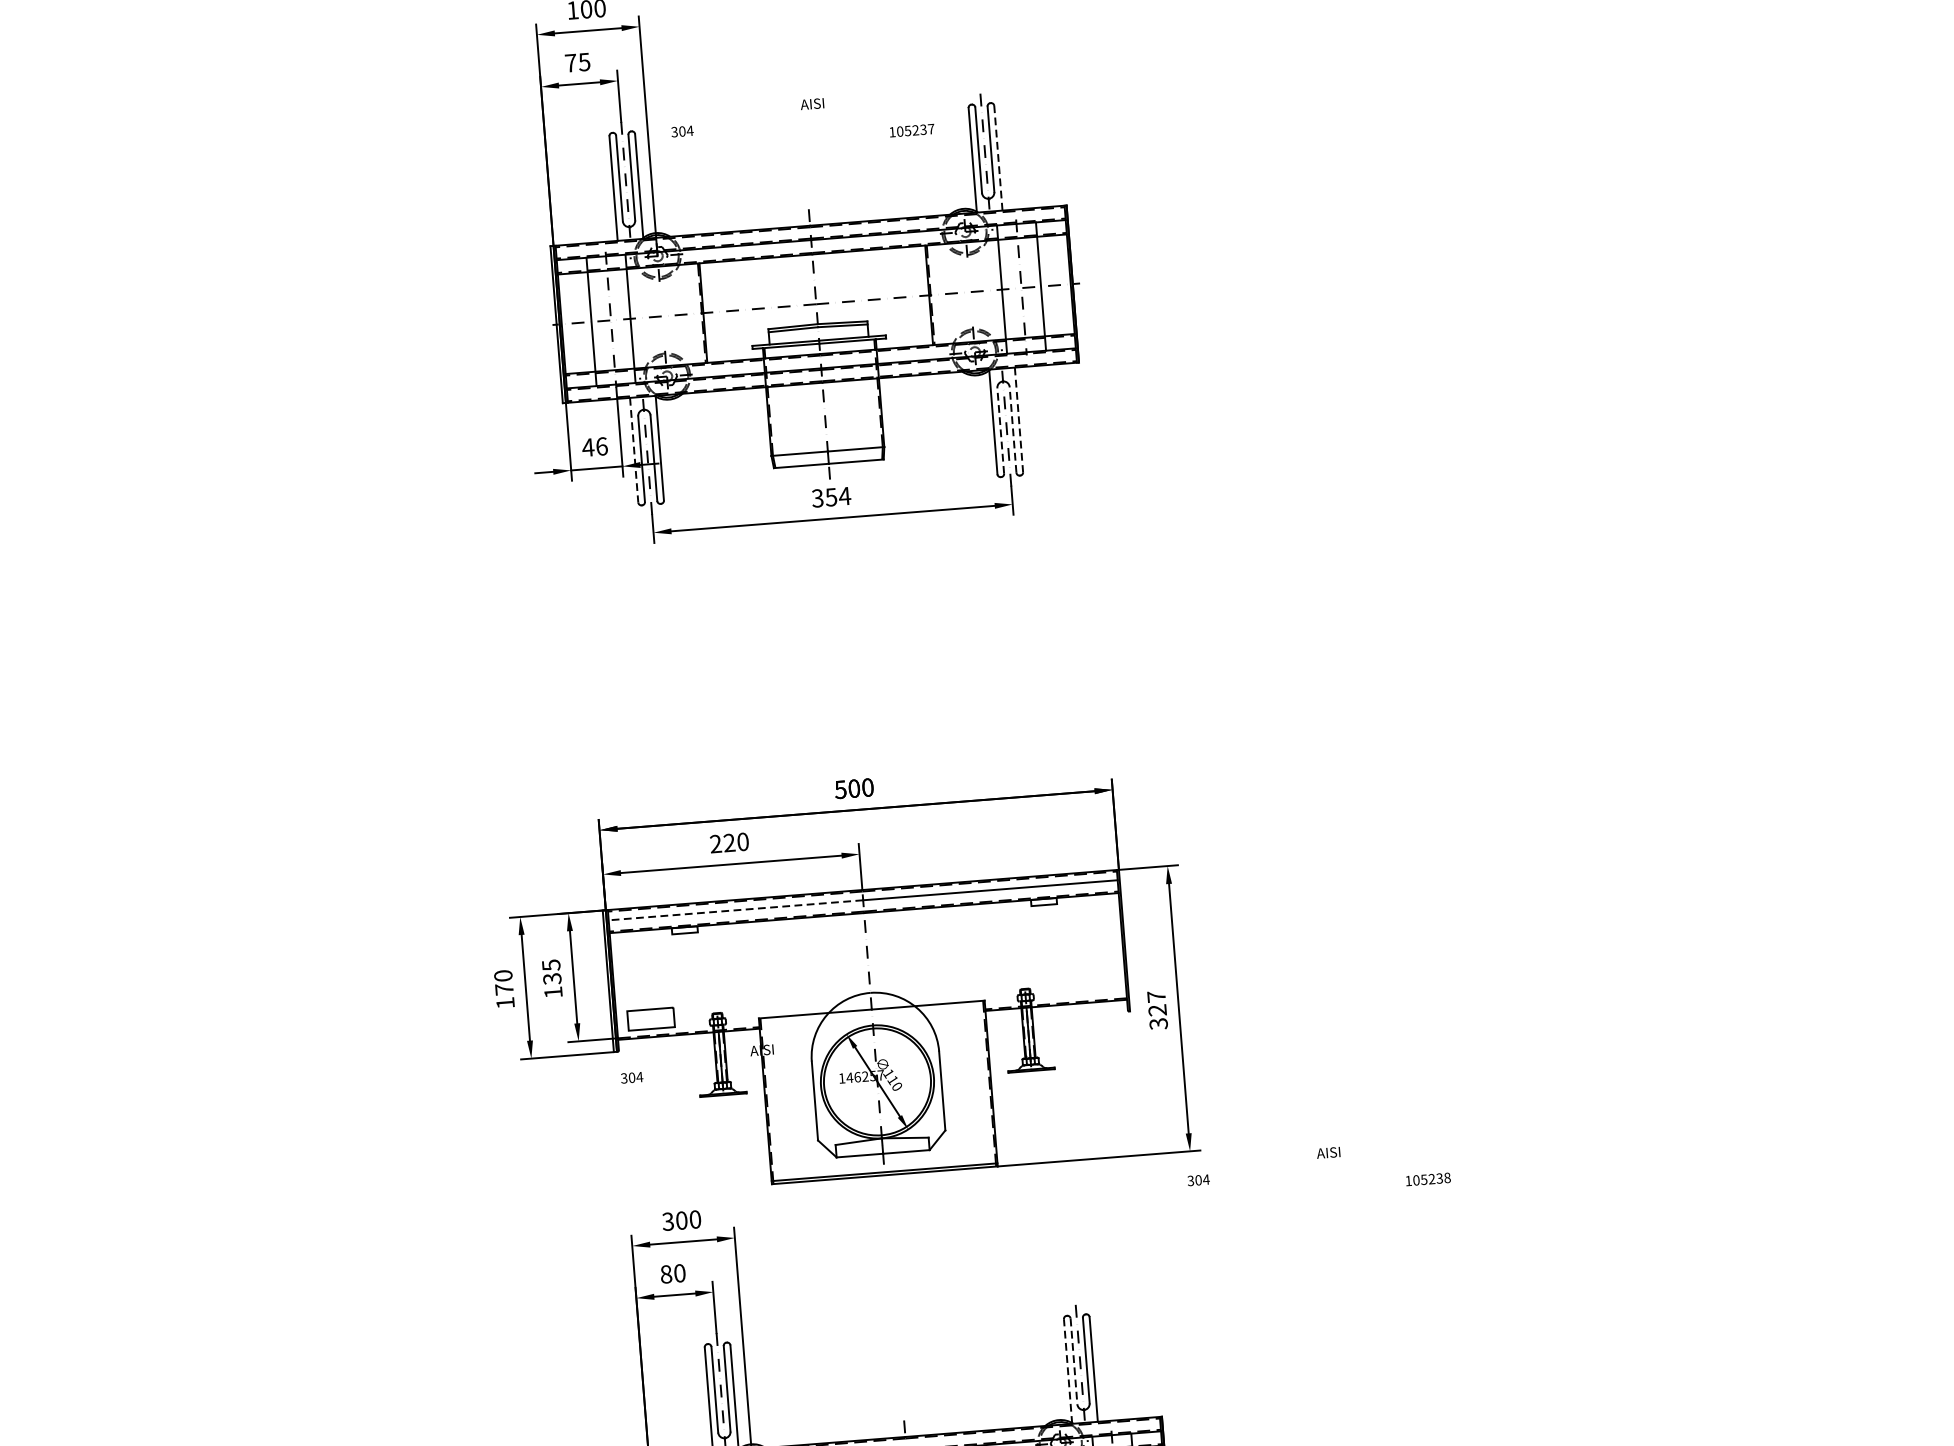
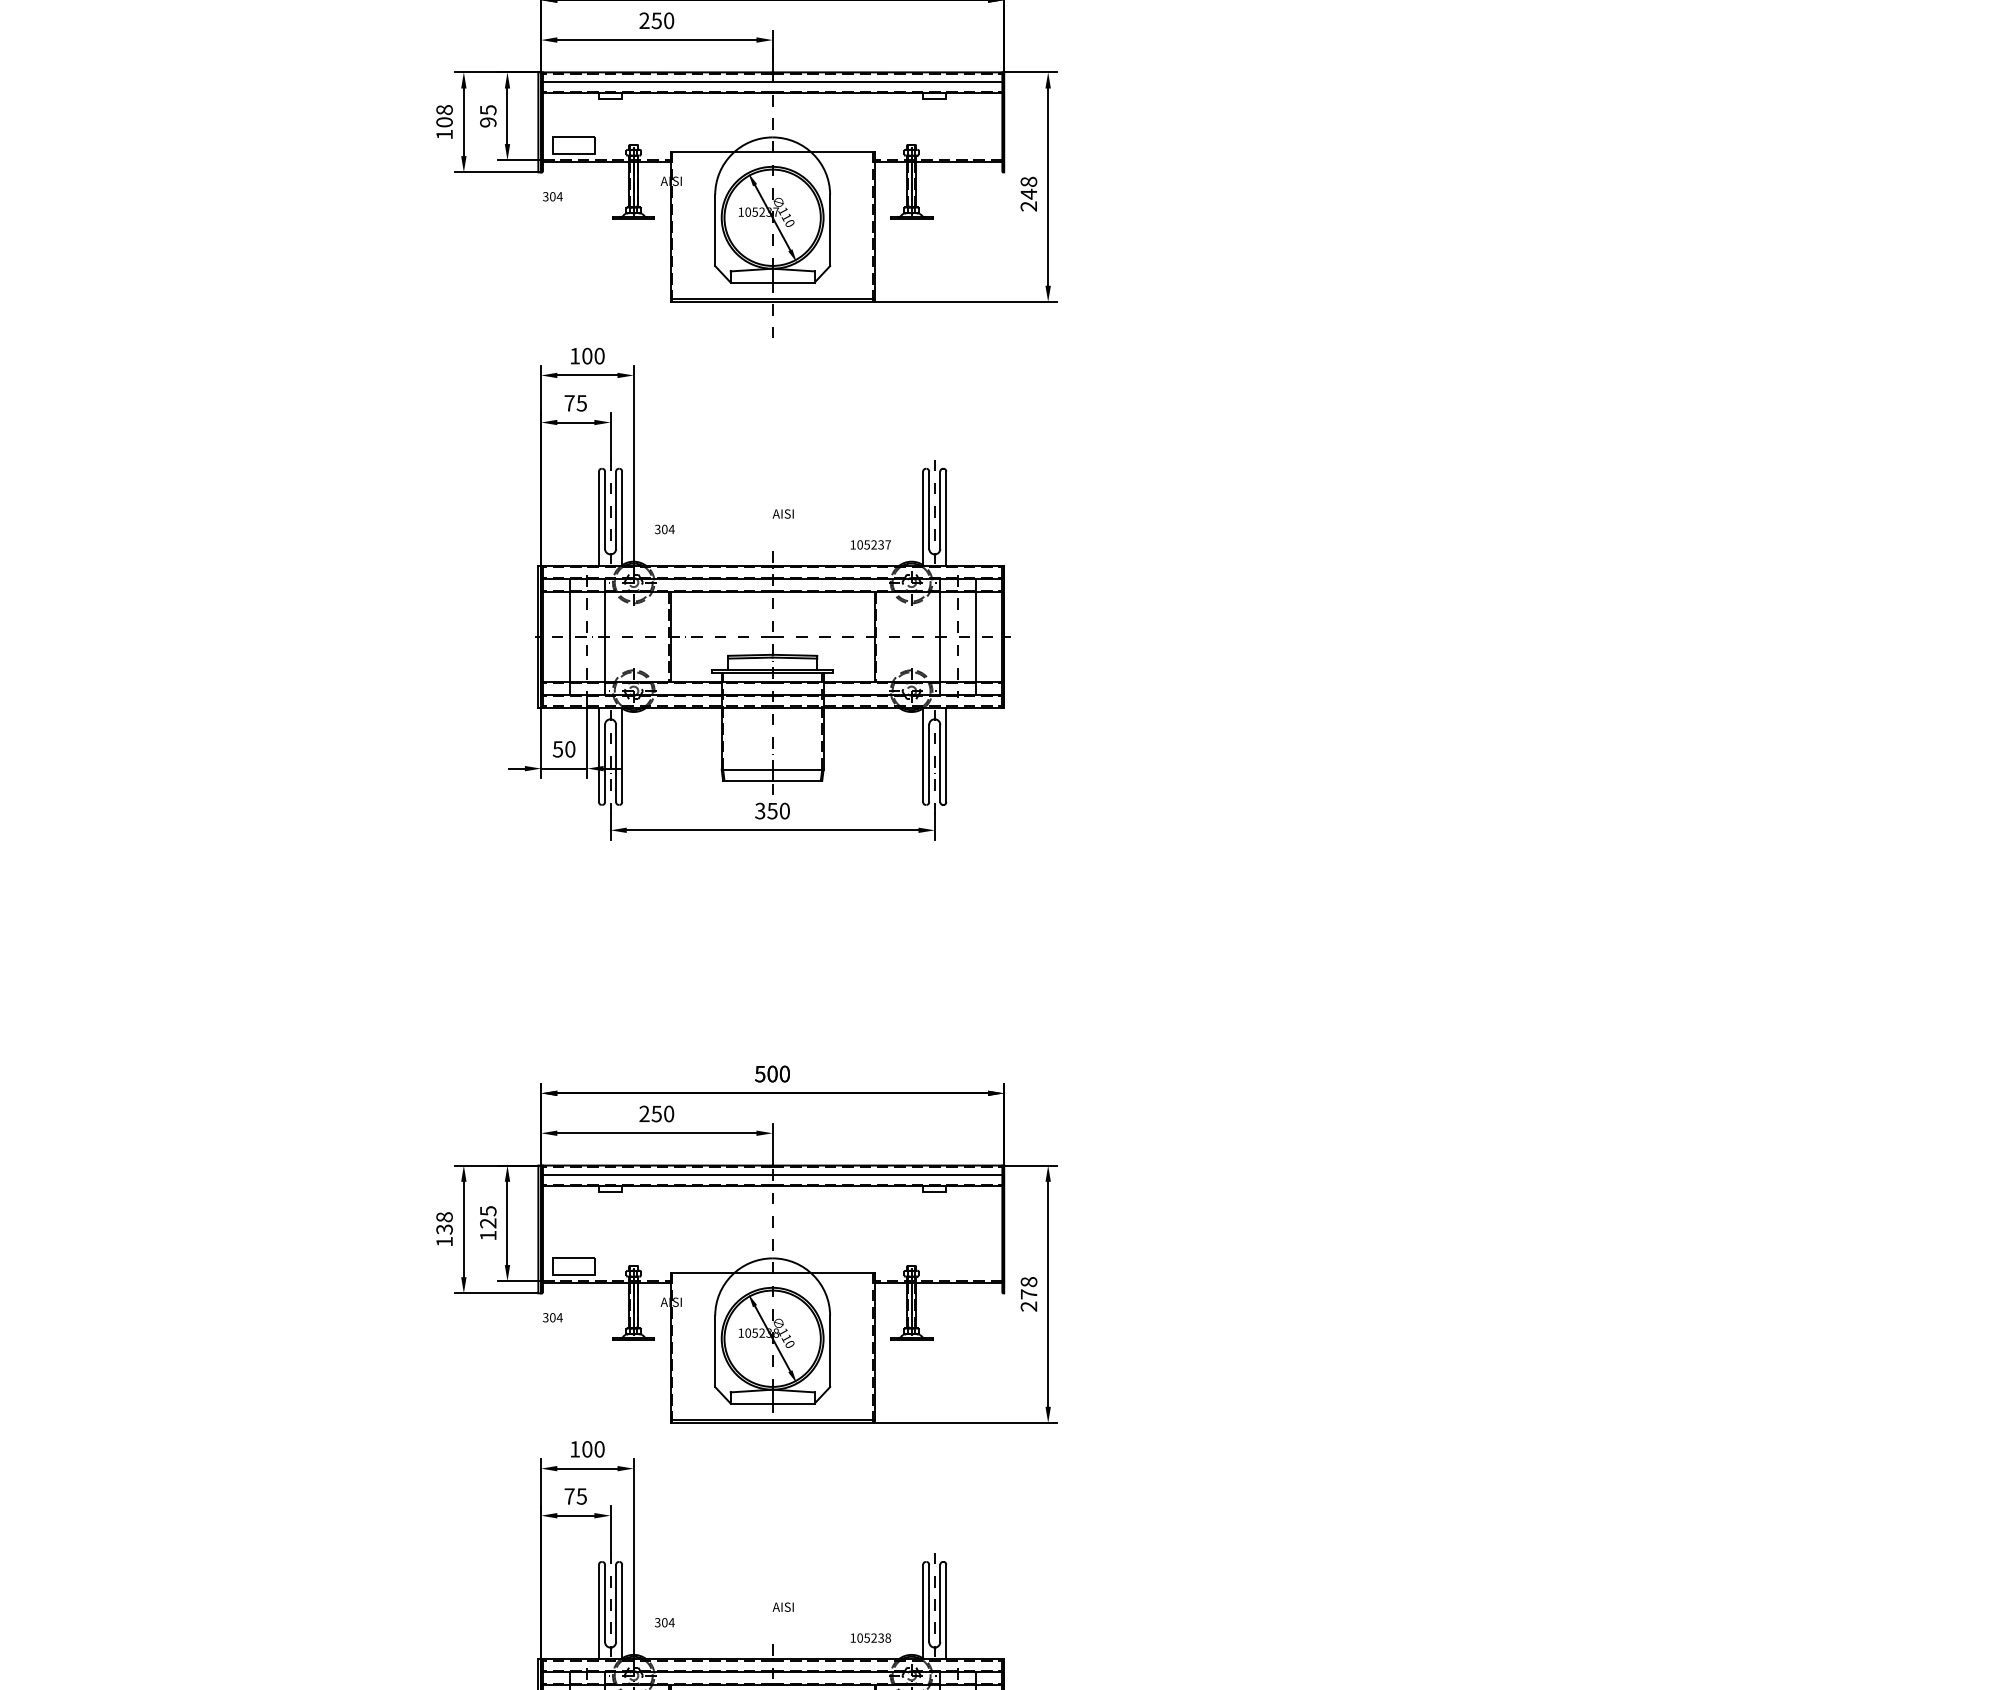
text: (801, 122) -> (772, 529), moved
line: (998, 157) -> (946, 518), dashed -> solid
line: (1019, 420) -> (946, 755), dashed -> solid
line: (1013, 429) -> (940, 763), dashed -> solid
line: (1001, 430) -> (929, 763), dashed -> solid
text: (594, 447) -> (563, 749), 46 -> 50
line: (634, 450) -> (599, 755), dashed -> solid
text: (844, 495) -> (784, 810), 354 -> 350
text: (729, 842) -> (656, 1113), 220 -> 250
line: (735, 909) -> (657, 1174), dashed -> solid
text: (552, 979) -> (488, 1223), 135 -> 125
text: (503, 982) -> (444, 1223), 170 -> 138
text: (1157, 1010) -> (1028, 1294), 327 -> 278
text: (865, 1075) -> (762, 1332), 146257 -> 105238
text: (1319, 1170) -> (773, 1622), moved
text: (667, 1221) -> (574, 1449), 300 -> 100
text: (672, 1273) -> (575, 1496), 80 -> 75
line: (1074, 1361) -> (929, 1603), dashed -> solid
line: (1068, 1370) -> (923, 1611), dashed -> solid

